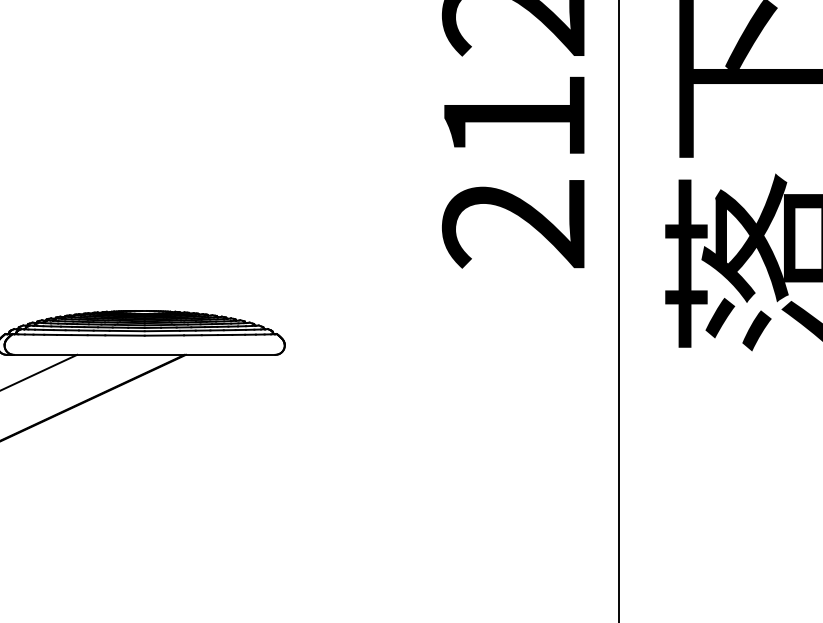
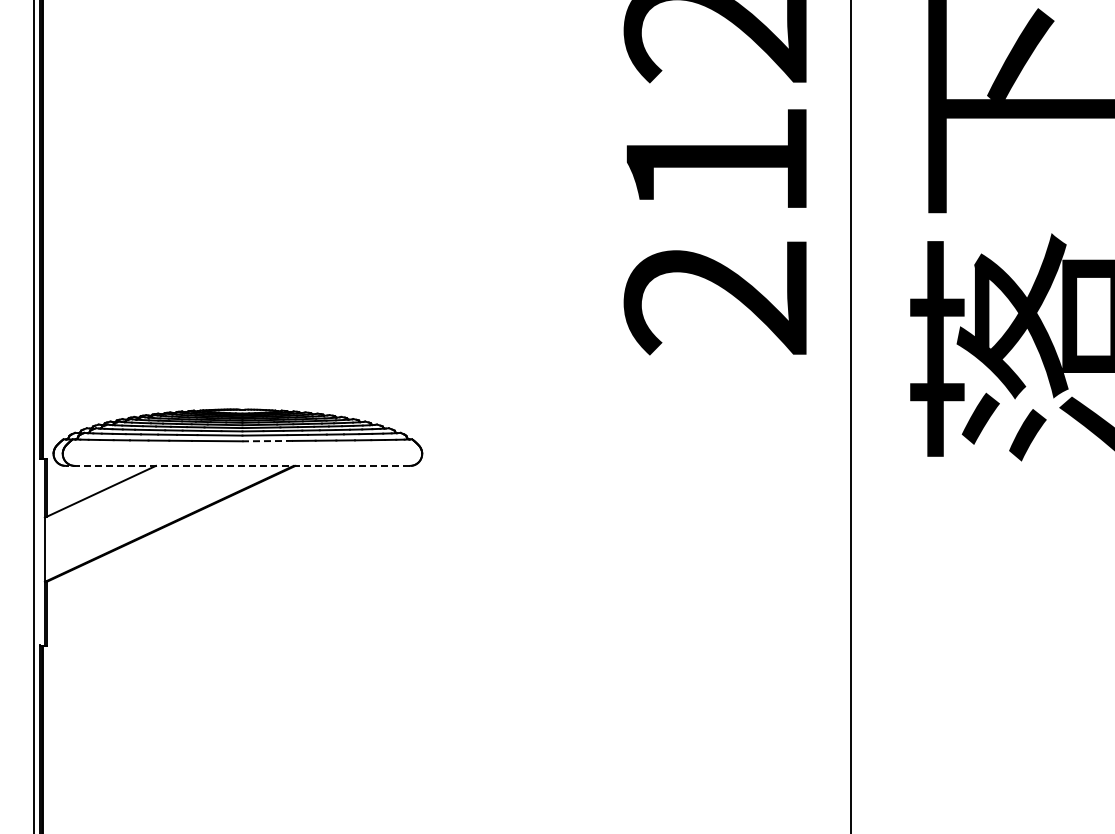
line: (164, 335) -> (267, 441), solid -> dashed
line: (140, 354) -> (237, 465), solid -> dashed

